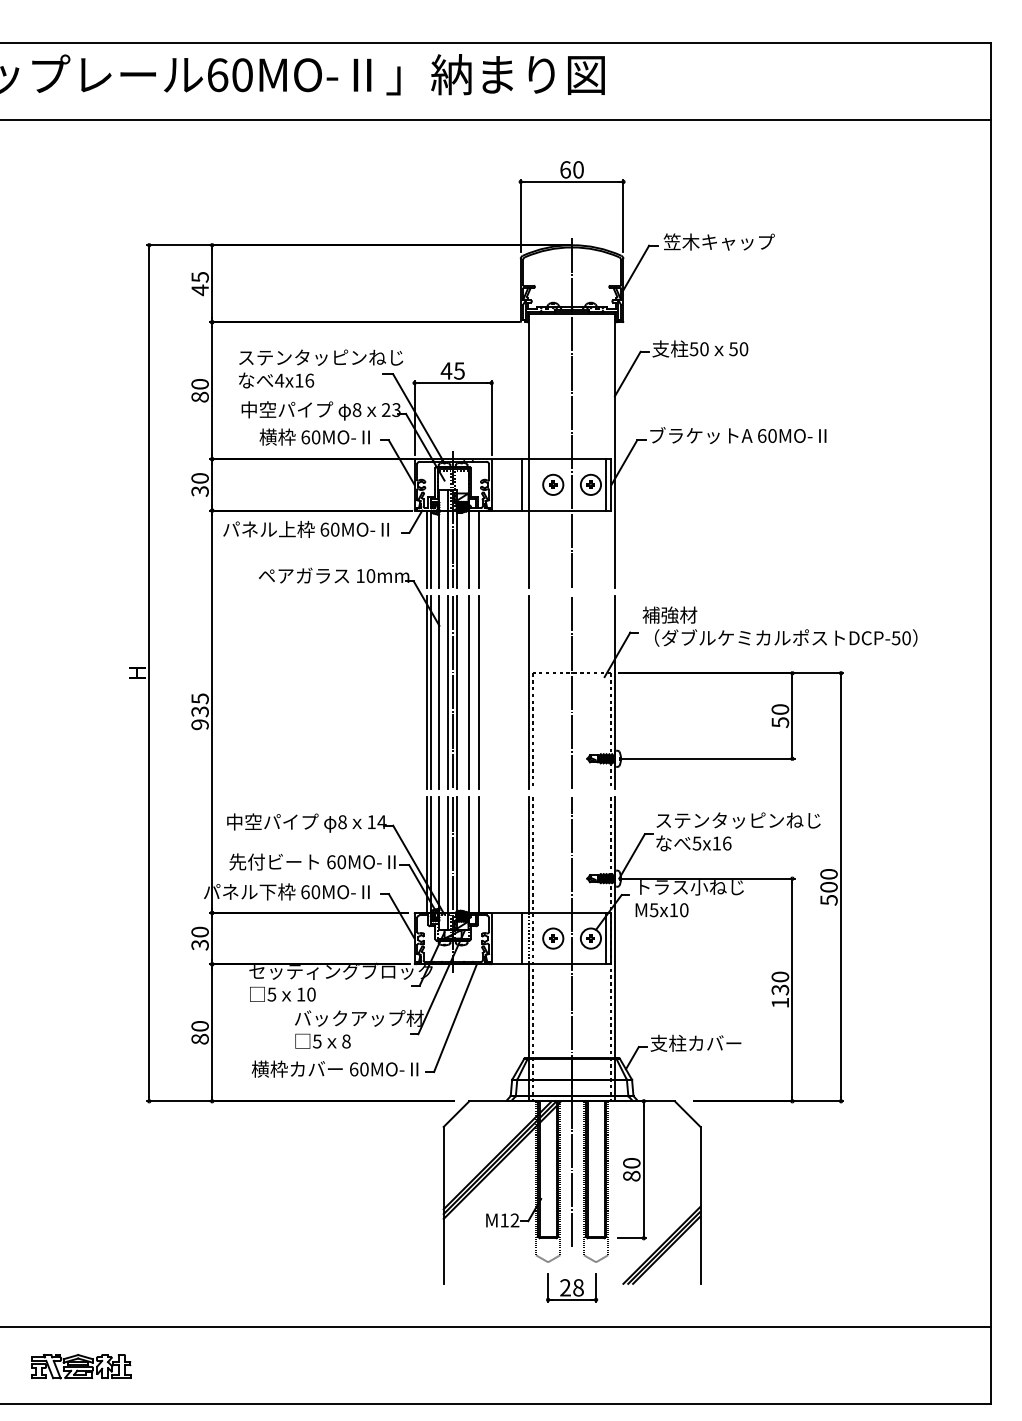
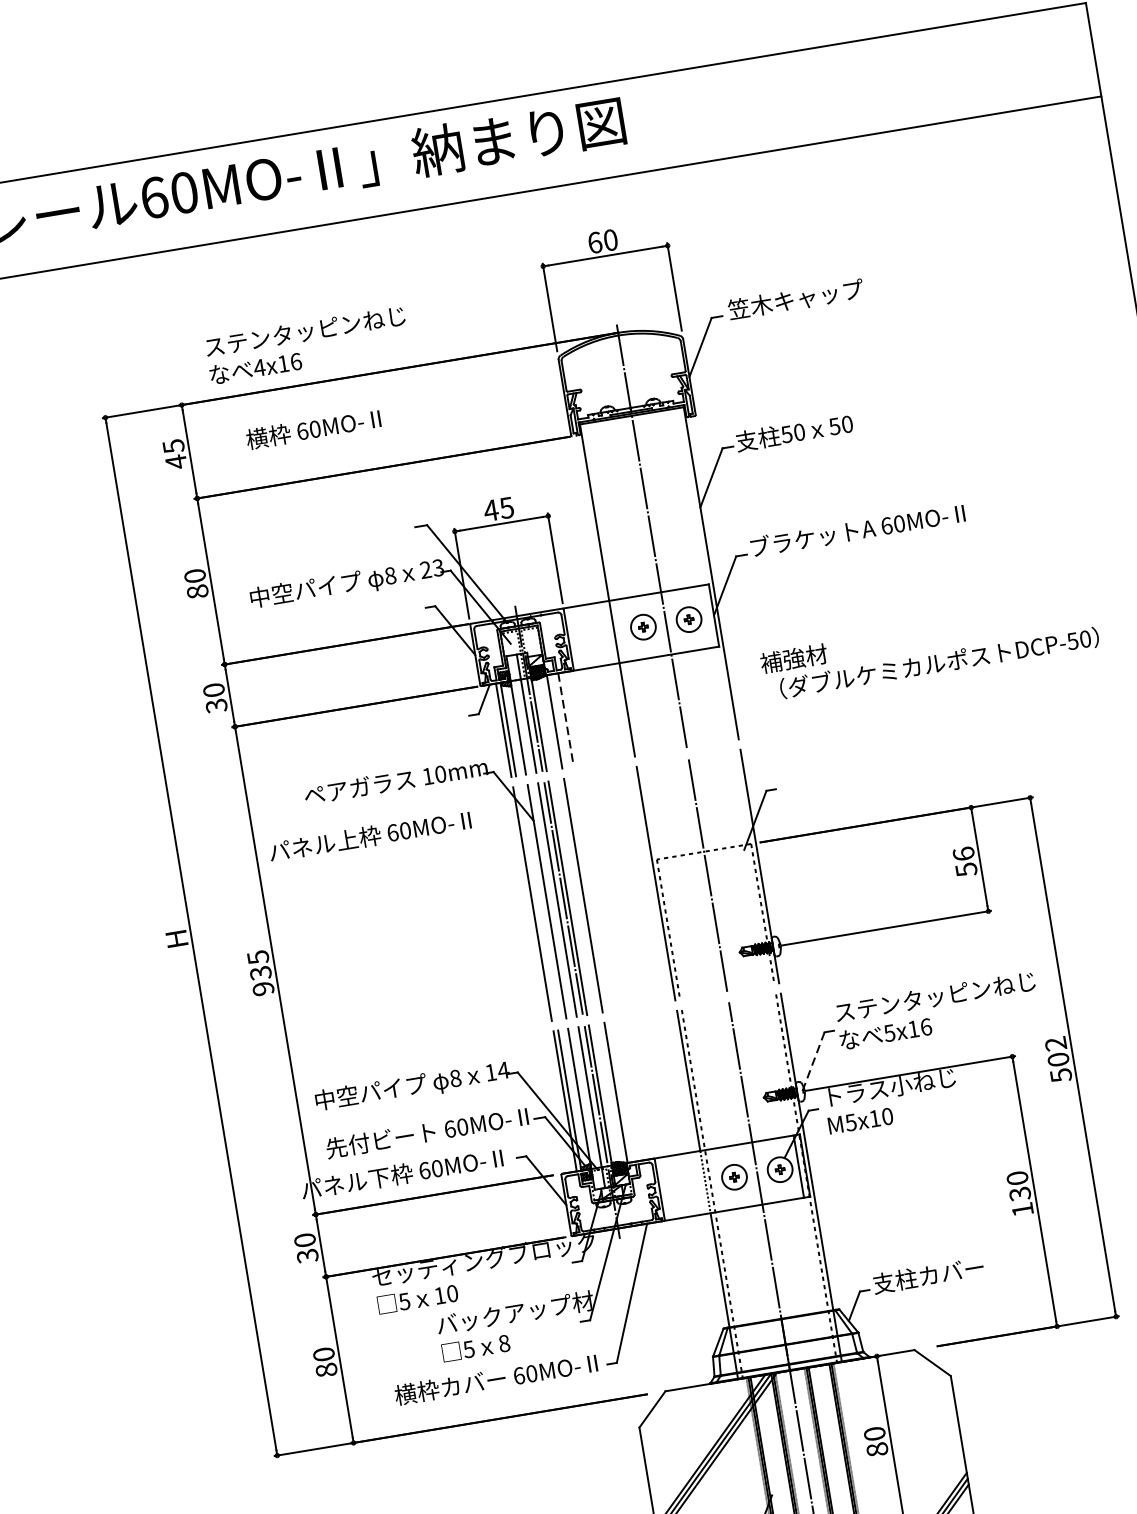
text: (321, 368) -> (307, 344), moved
text: (314, 436) -> (313, 428), moved
line: (521, 484) -> (604, 633), removed
line: (606, 484) -> (707, 616), removed
text: (305, 529) -> (369, 836), moved
line: (478, 549) -> (565, 720), solid -> dashed
text: (779, 626) -> (929, 650), moved
line: (431, 692) -> (537, 903), removed
line: (478, 692) -> (594, 893), removed
text: (780, 709) -> (964, 853), 50 -> 56
line: (478, 854) -> (626, 1090), removed
line: (632, 856) -> (814, 1061), solid -> dashed
text: (828, 874) -> (1055, 1044), 500 -> 502
line: (521, 938) -> (695, 1183), removed

